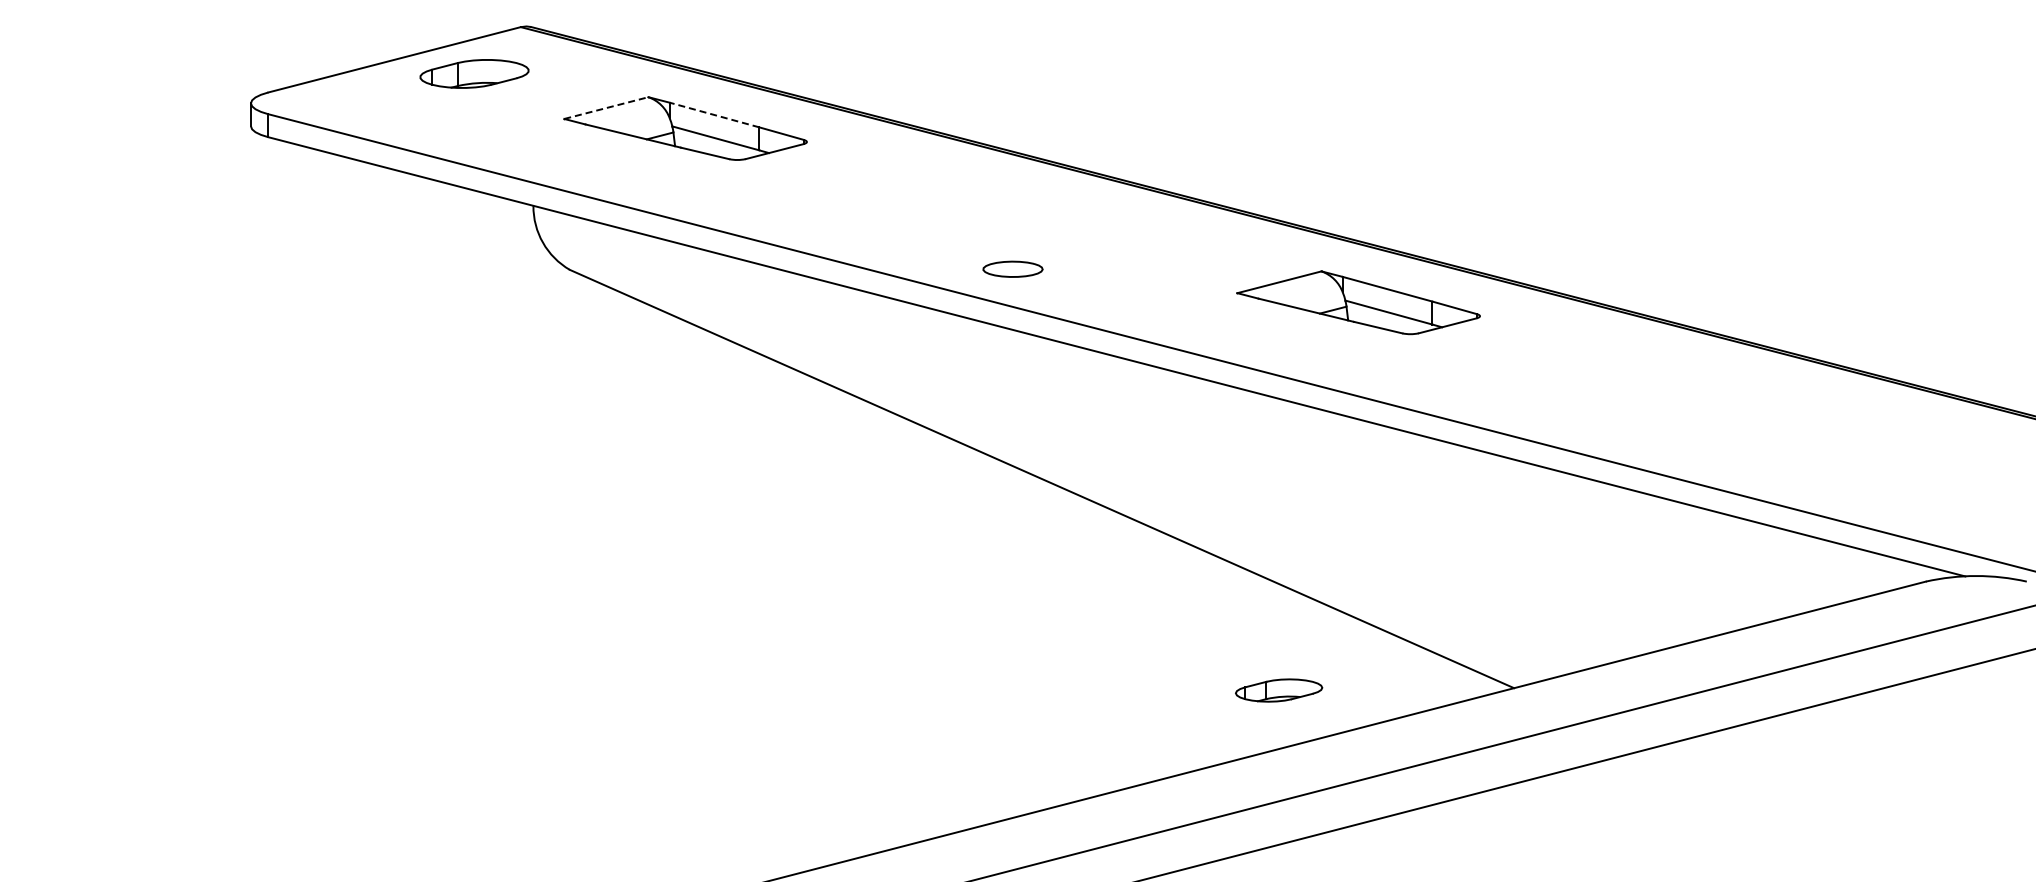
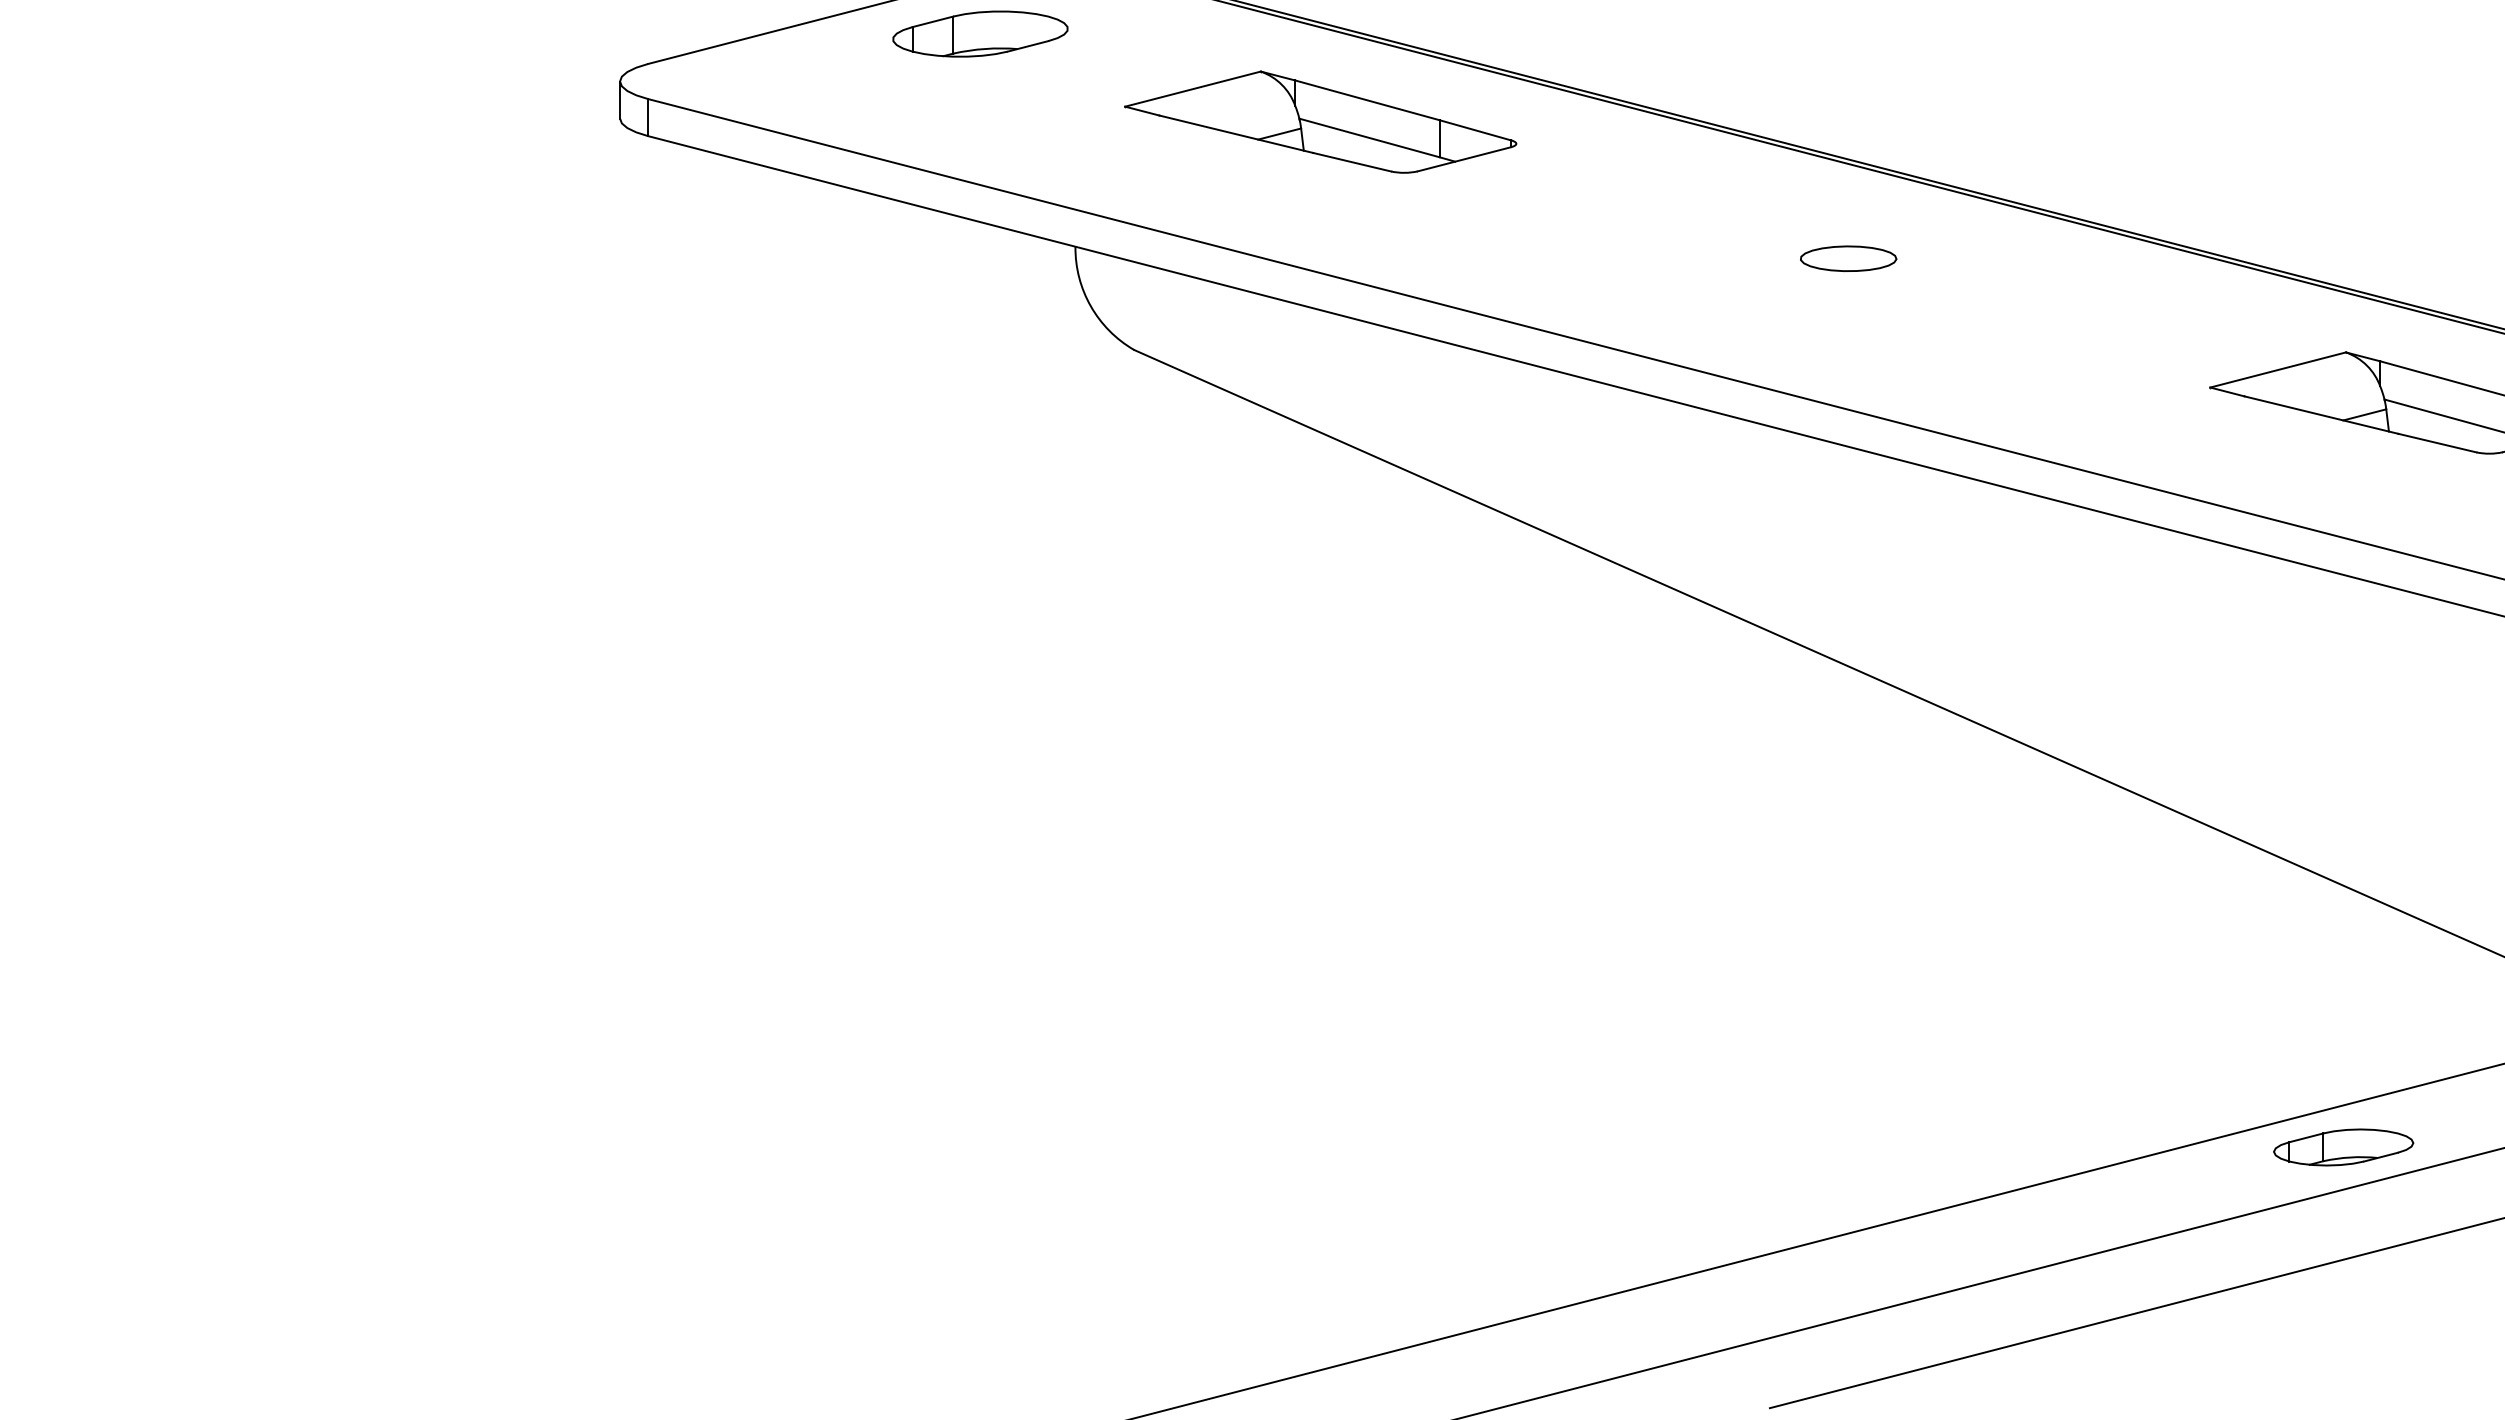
line: (606, 107) -> (1193, 88), dashed -> solid
line: (714, 115) -> (1367, 101), dashed -> solid
part: (1012, 268) -> (1847, 257), moved
part: (1279, 690) -> (2344, 1147), moved

